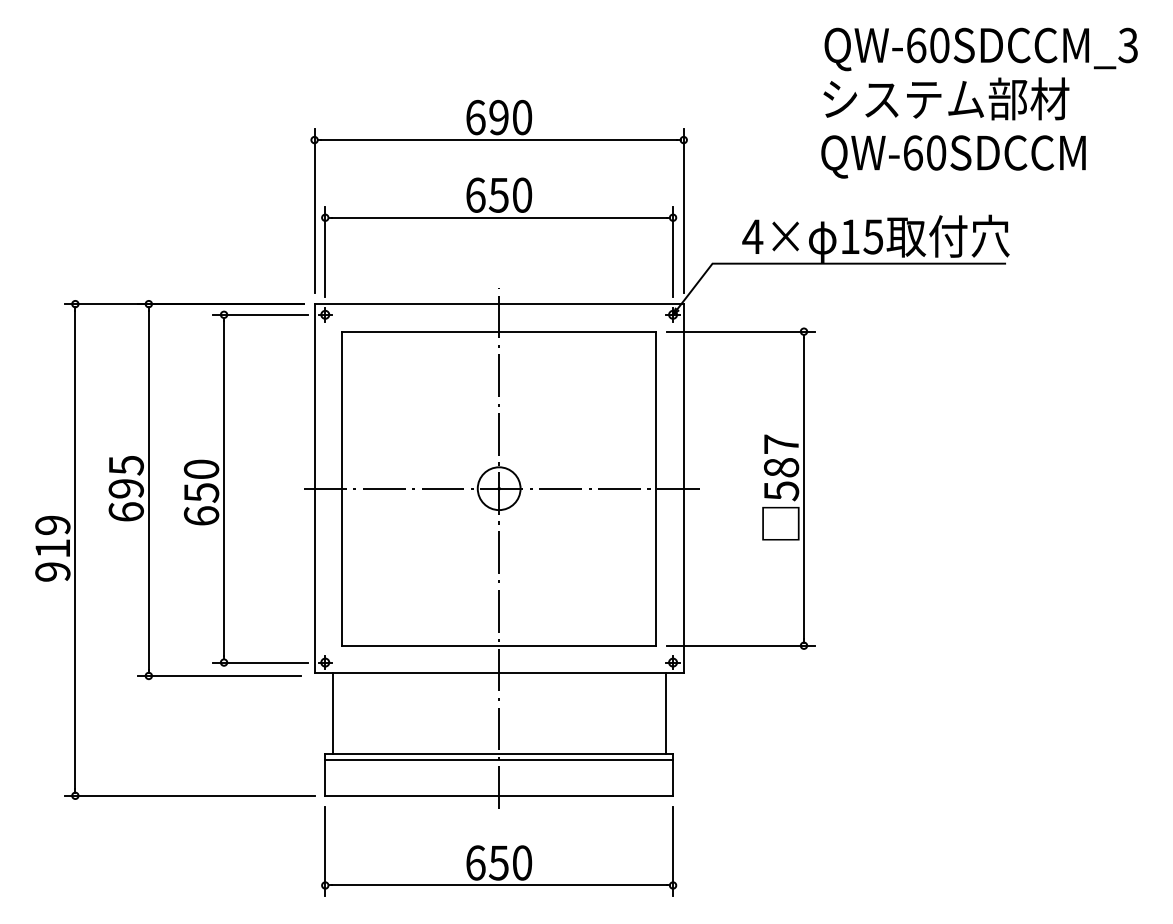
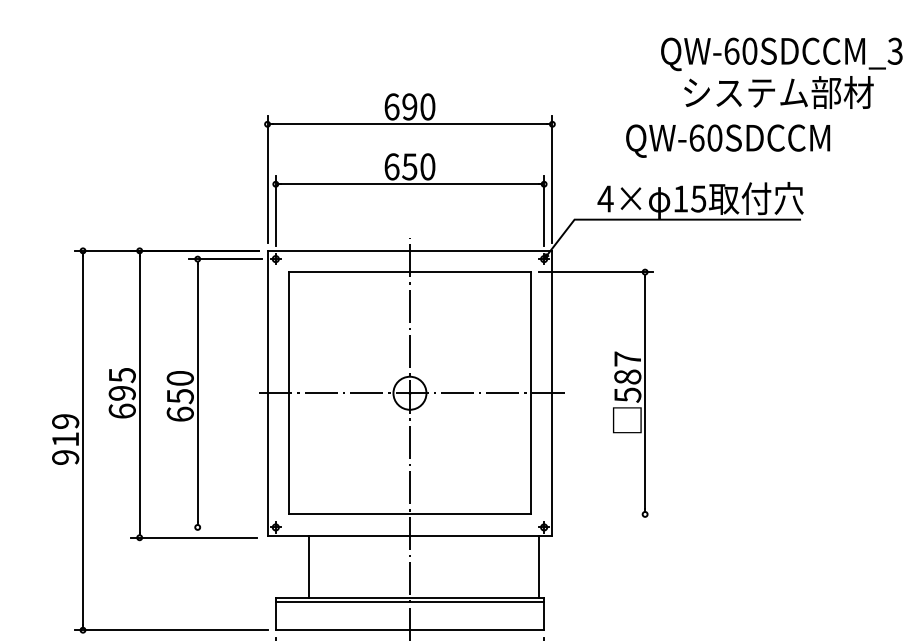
text: (946, 98) -> (778, 92), moved
text: (953, 156) -> (728, 140), moved
line: (740, 645) -> (596, 514), removed
line: (260, 662) -> (225, 527), removed
line: (332, 713) -> (309, 566), moved

